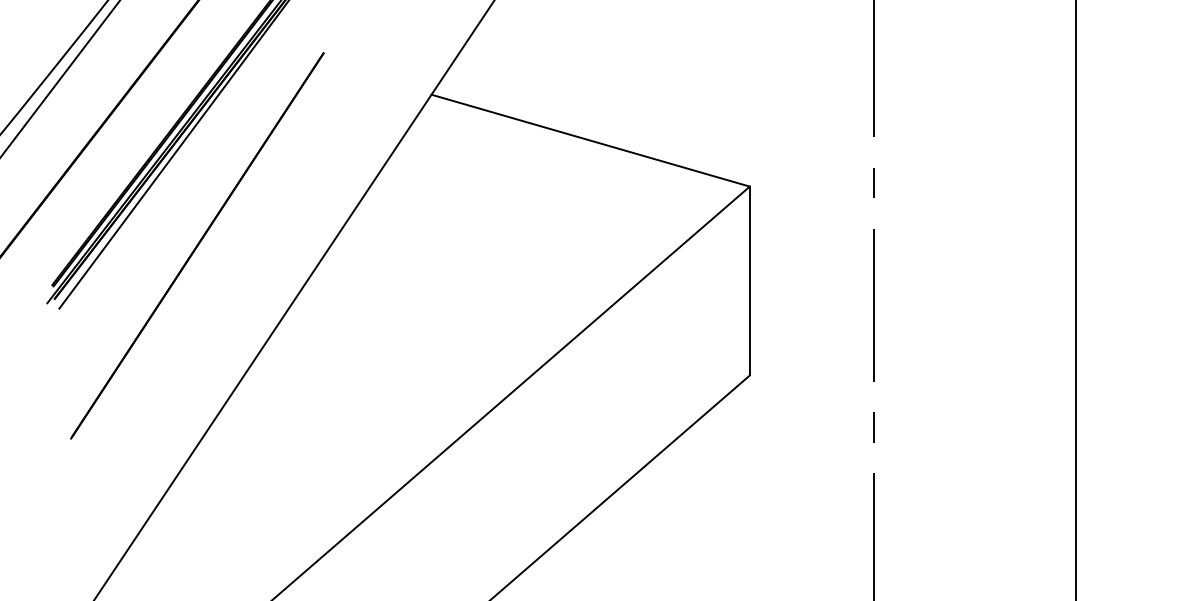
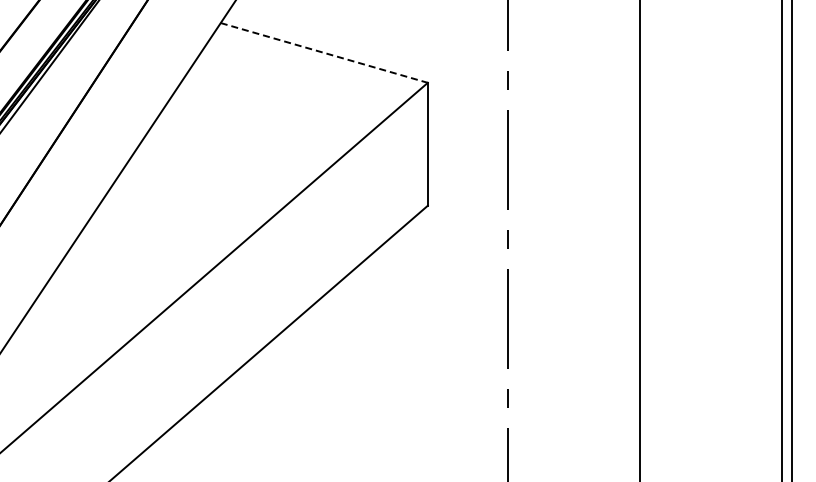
line: (590, 139) -> (324, 52), solid -> dashed

